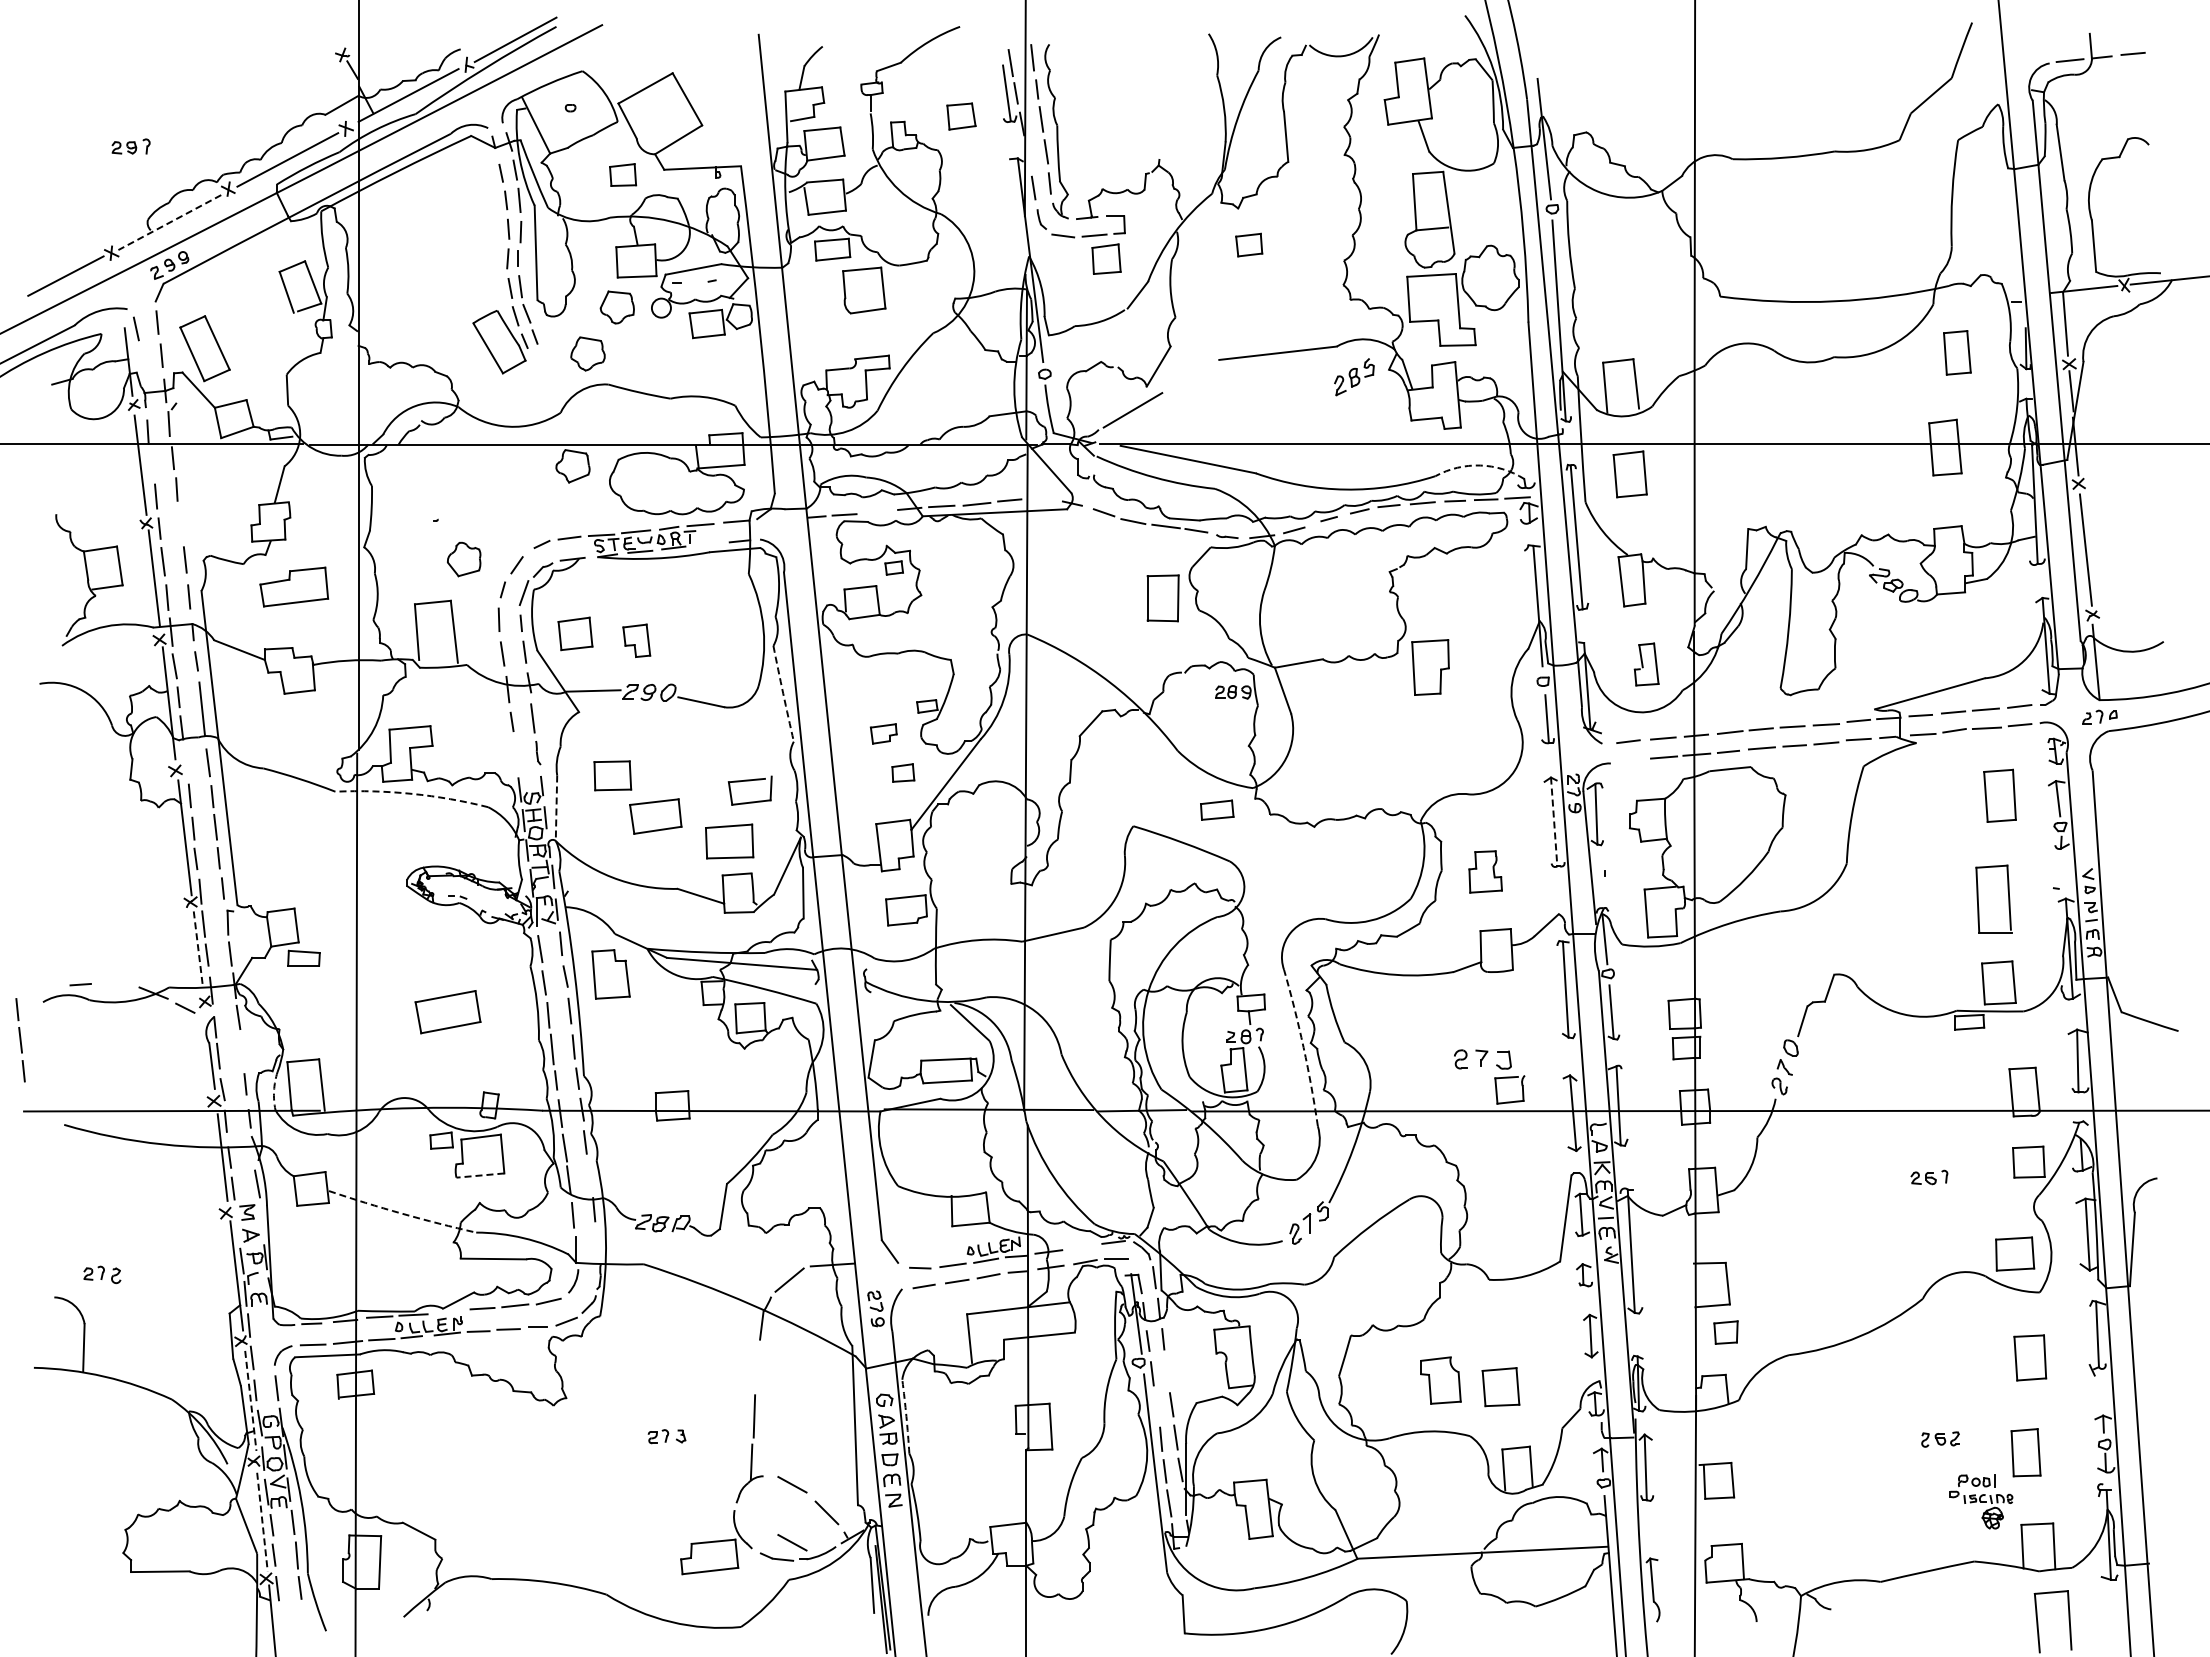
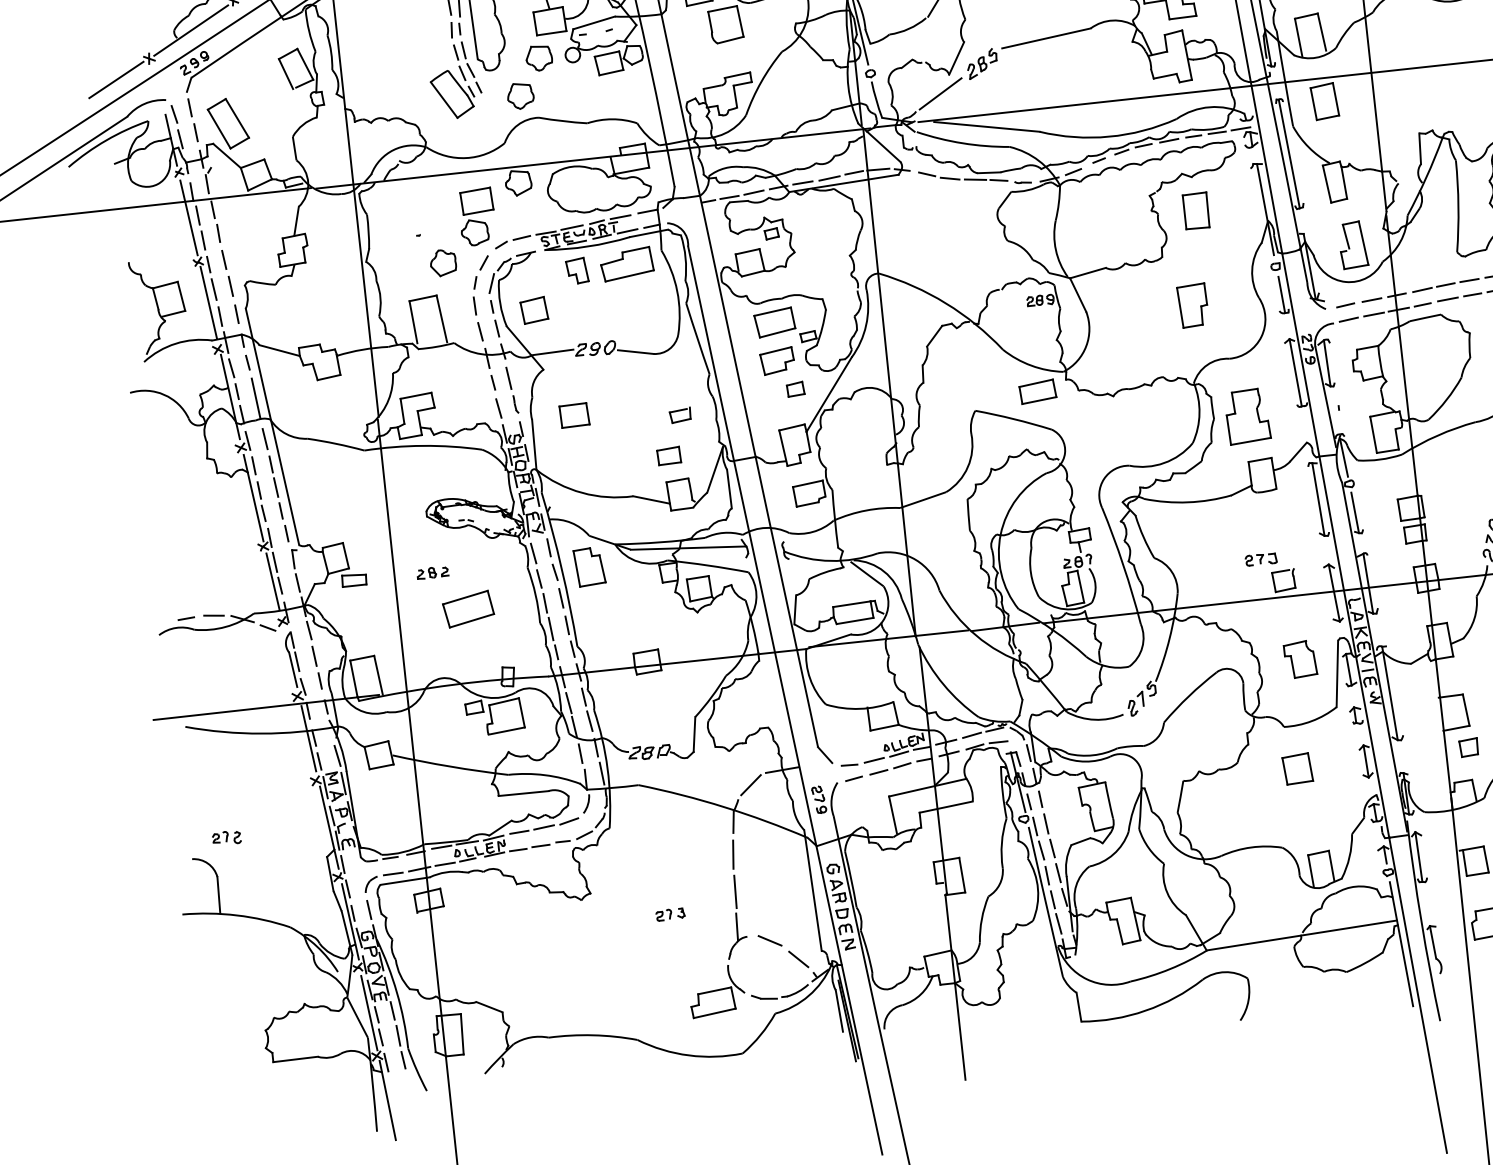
line: (169, 222) -> (190, 30), dashed -> solid
line: (140, 362) -> (180, 139), added
part: (1354, 377) -> (982, 64), moved
line: (152, 463) -> (197, 215), added
arc: (1480, 465) -> (1210, 107), dashed -> solid
line: (1040, 499) -> (877, 169), added
part: (514, 504) -> (477, 216), added
line: (876, 511) -> (753, 192), added
line: (179, 524) -> (223, 259), added
line: (707, 544) -> (627, 231), added
part: (294, 586) -> (627, 263), moved
part: (1162, 598) -> (1195, 211), moved
part: (636, 640) -> (577, 270), moved
part: (1646, 664) -> (1353, 245), size x1.43
part: (1430, 667) -> (1193, 305), moved
arc: (783, 693) -> (697, 338), dashed -> solid
part: (883, 733) -> (777, 360), size x1.67
line: (515, 755) -> (498, 408), added
line: (1630, 760) -> (1348, 319), added
line: (185, 762) -> (247, 440), added
part: (749, 790) -> (679, 415), size x0.62
arc: (412, 793) -> (423, 445), dashed -> solid
line: (556, 808) -> (534, 445), dashed -> solid
part: (1217, 809) -> (1038, 391), size x1.43
part: (655, 816) -> (774, 322), moved
line: (1554, 822) -> (1295, 373), dashed -> solid
part: (729, 841) -> (668, 455), size x0.62
part: (1485, 871) -> (1247, 416), size x1.67
line: (198, 949) -> (273, 582), dashed -> solid
part: (406, 959) -> (432, 572), added
line: (116, 984) -> (213, 615), added
line: (20, 1040) -> (145, 666), removed
arc: (1303, 1047) -> (1123, 565), dashed -> solid
line: (241, 1051) -> (314, 656), added
part: (1483, 1058) -> (1261, 558), size x0.71
arc: (274, 1090) -> (342, 683), dashed -> solid
line: (589, 1174) -> (589, 721), added
line: (479, 1175) -> (506, 731), dashed -> solid
arc: (402, 1213) -> (450, 766), dashed -> solid
line: (260, 1220) -> (342, 783), added
line: (237, 1223) -> (325, 787), added
line: (597, 1243) -> (601, 773), added
line: (1083, 1246) -> (972, 735), added
line: (448, 1312) -> (493, 838), added
line: (756, 1367) -> (733, 854), added
line: (1166, 1371) -> (1045, 823), added
part: (1440, 1380) -> (1300, 659), moved
part: (1500, 1387) -> (1297, 769), moved
line: (250, 1401) -> (350, 922), dashed -> solid
line: (1157, 1405) -> (1041, 850), added
arc: (906, 1416) -> (851, 879), dashed -> solid
line: (262, 1522) -> (369, 1013), dashed -> solid
line: (792, 1542) -> (774, 984), removed

